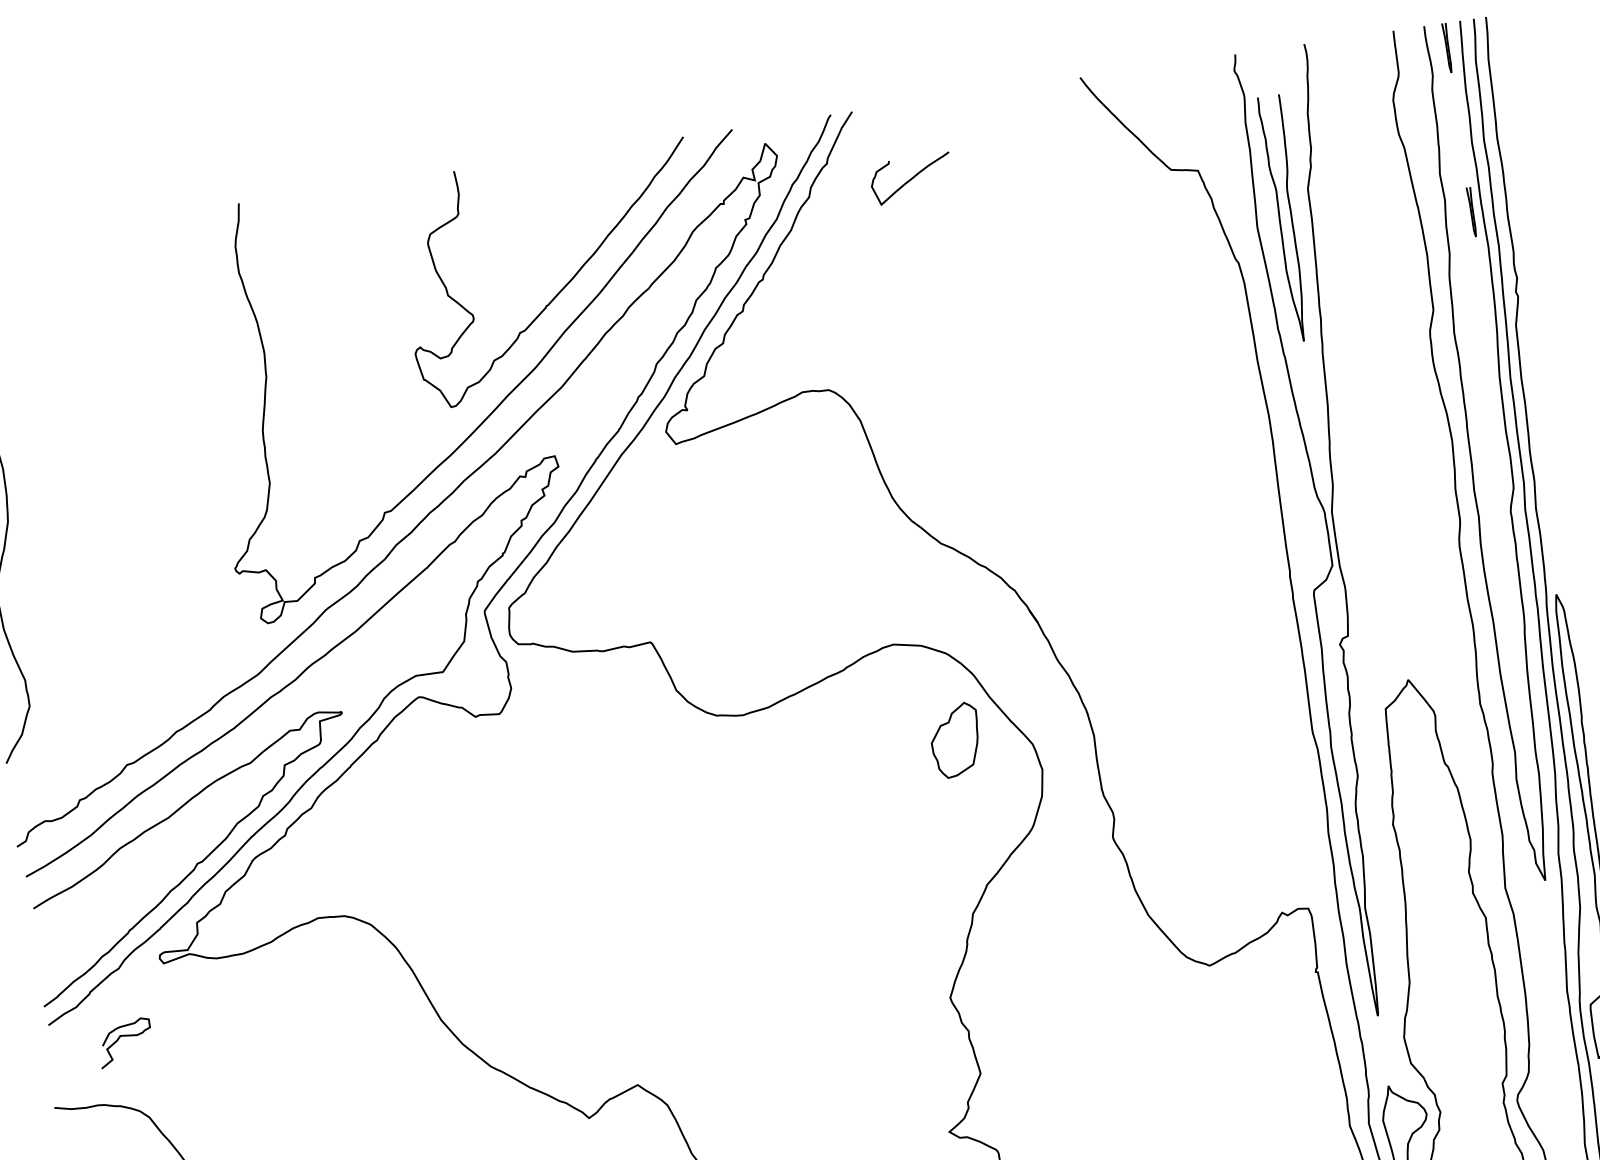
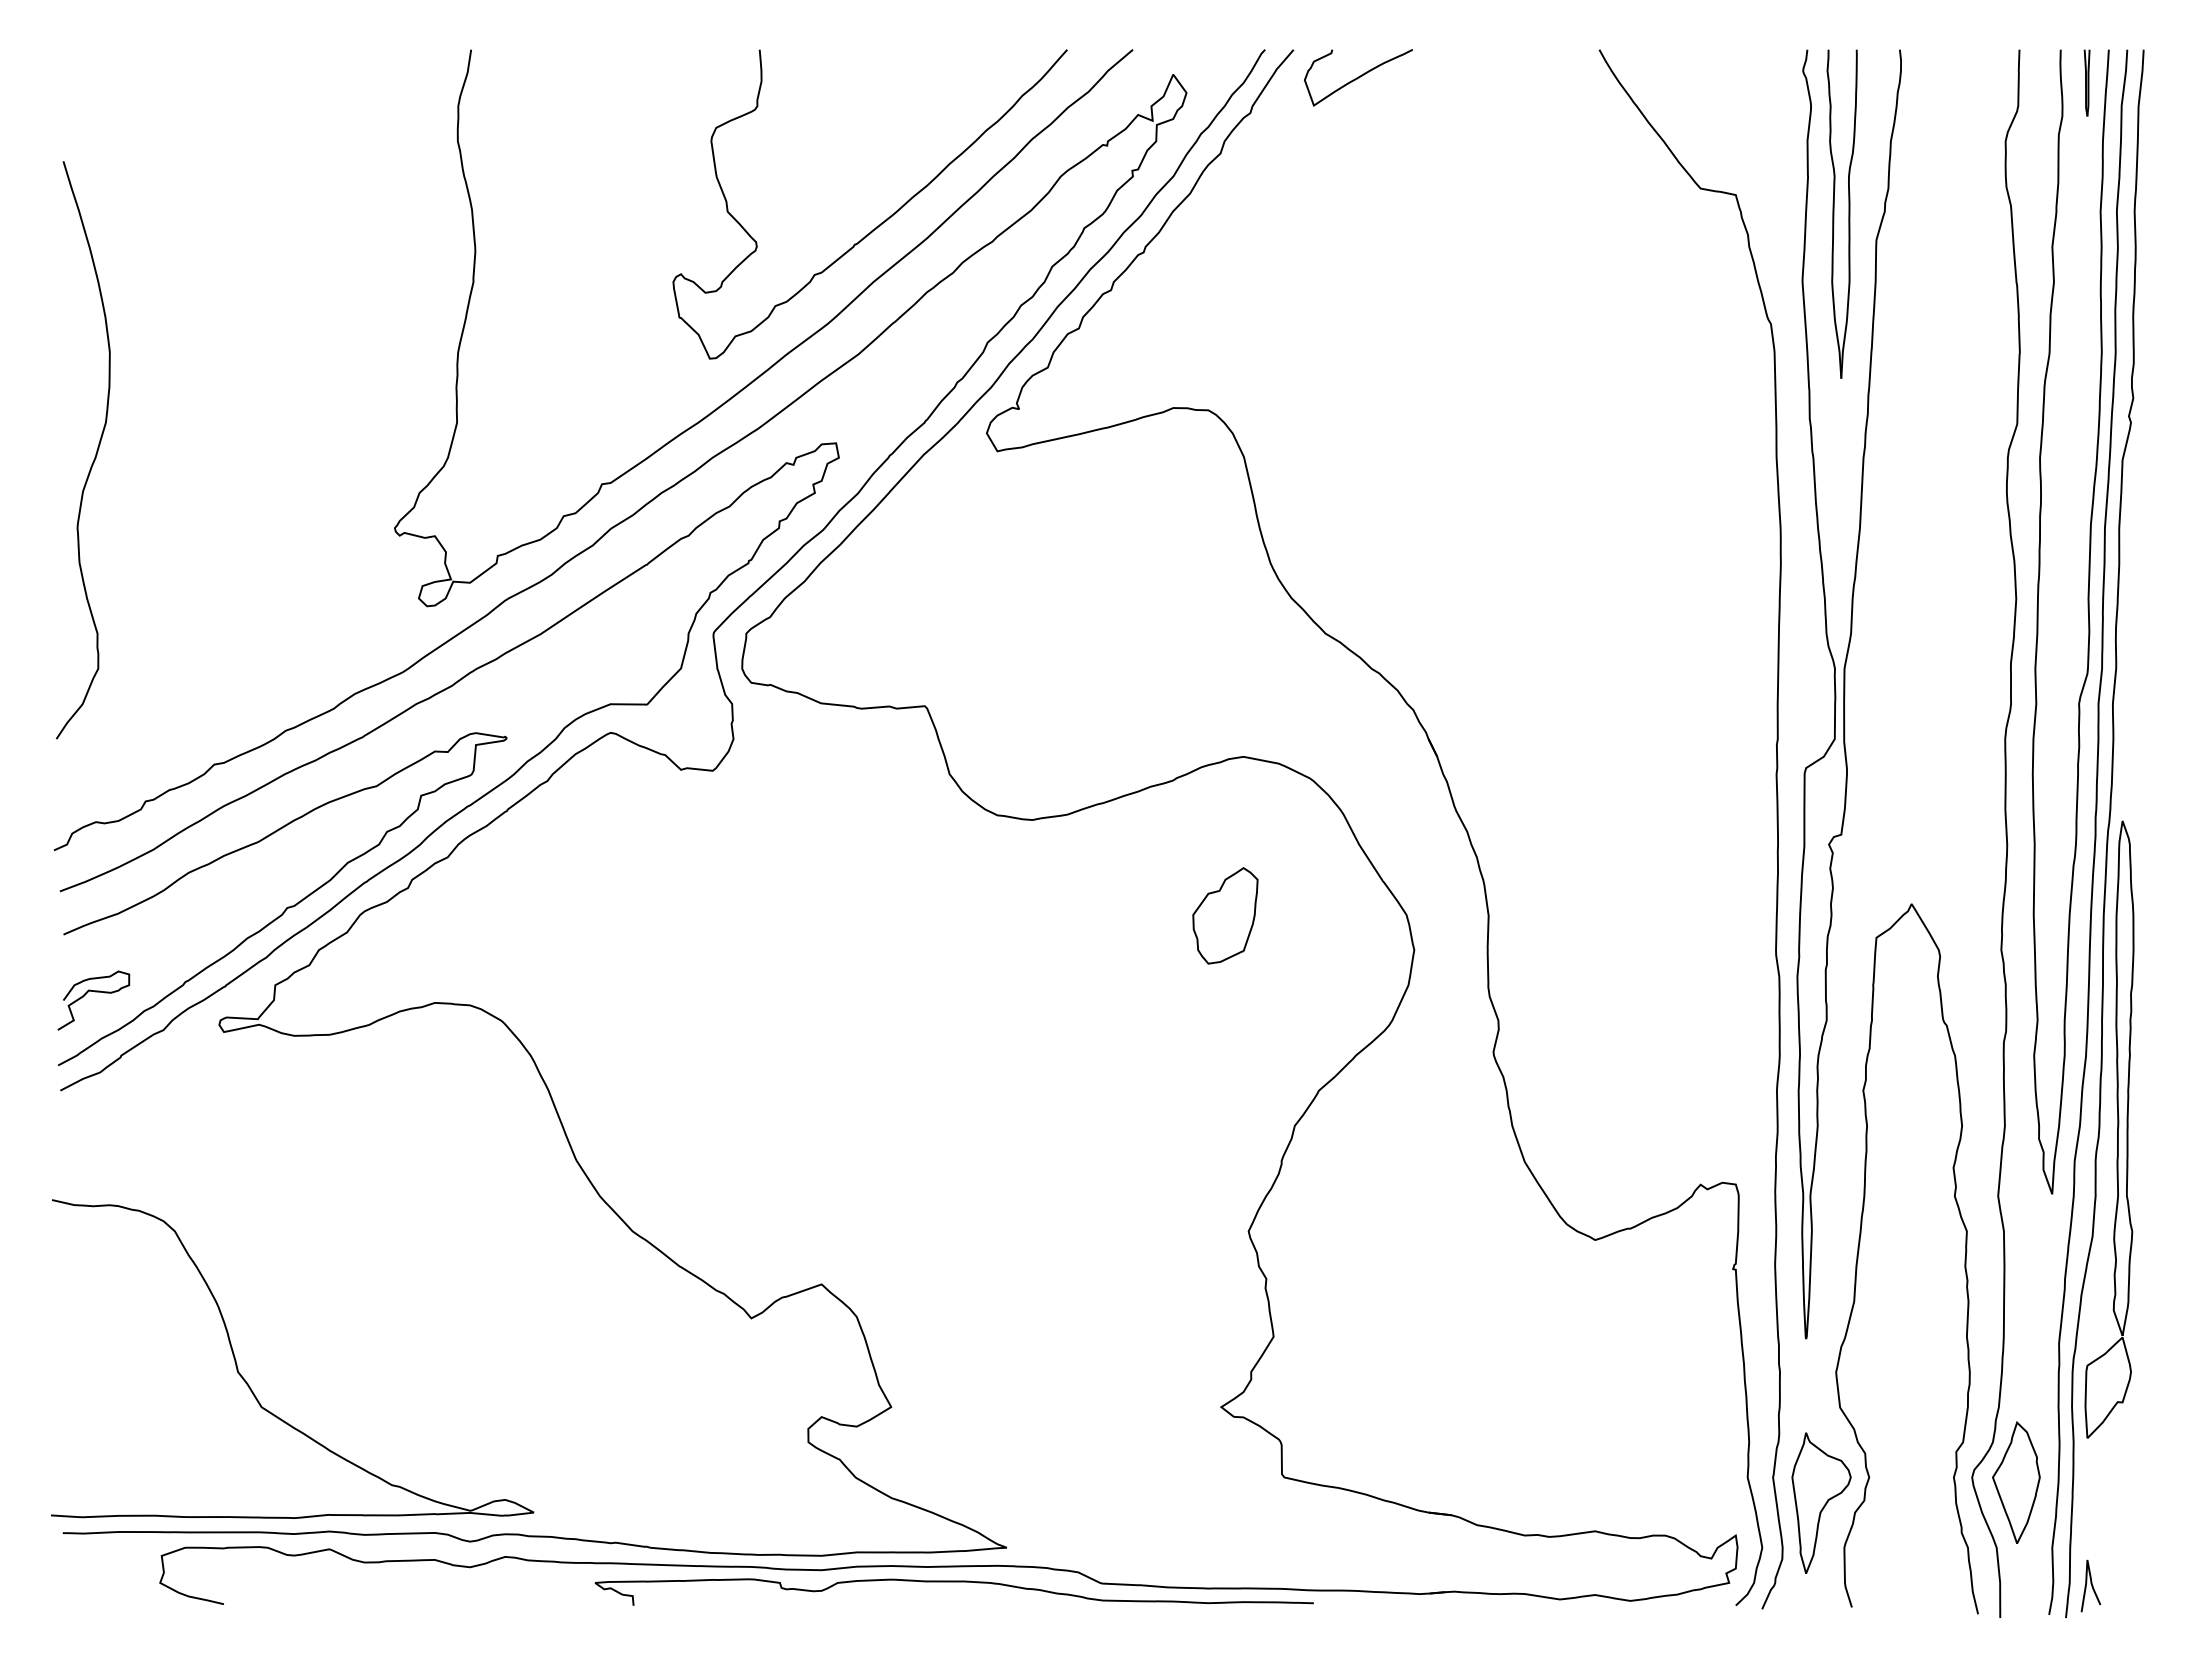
curve: (911, 178) -> (1358, 77), moved
part: (1471, 211) -> (2086, 302), removed
part: (1280, 219) -> (1834, 213), moved
part: (955, 740) -> (1225, 915), moved
curve: (124, 1036) -> (94, 992), moved
part: (1550, 1099) -> (2016, 1482), added

